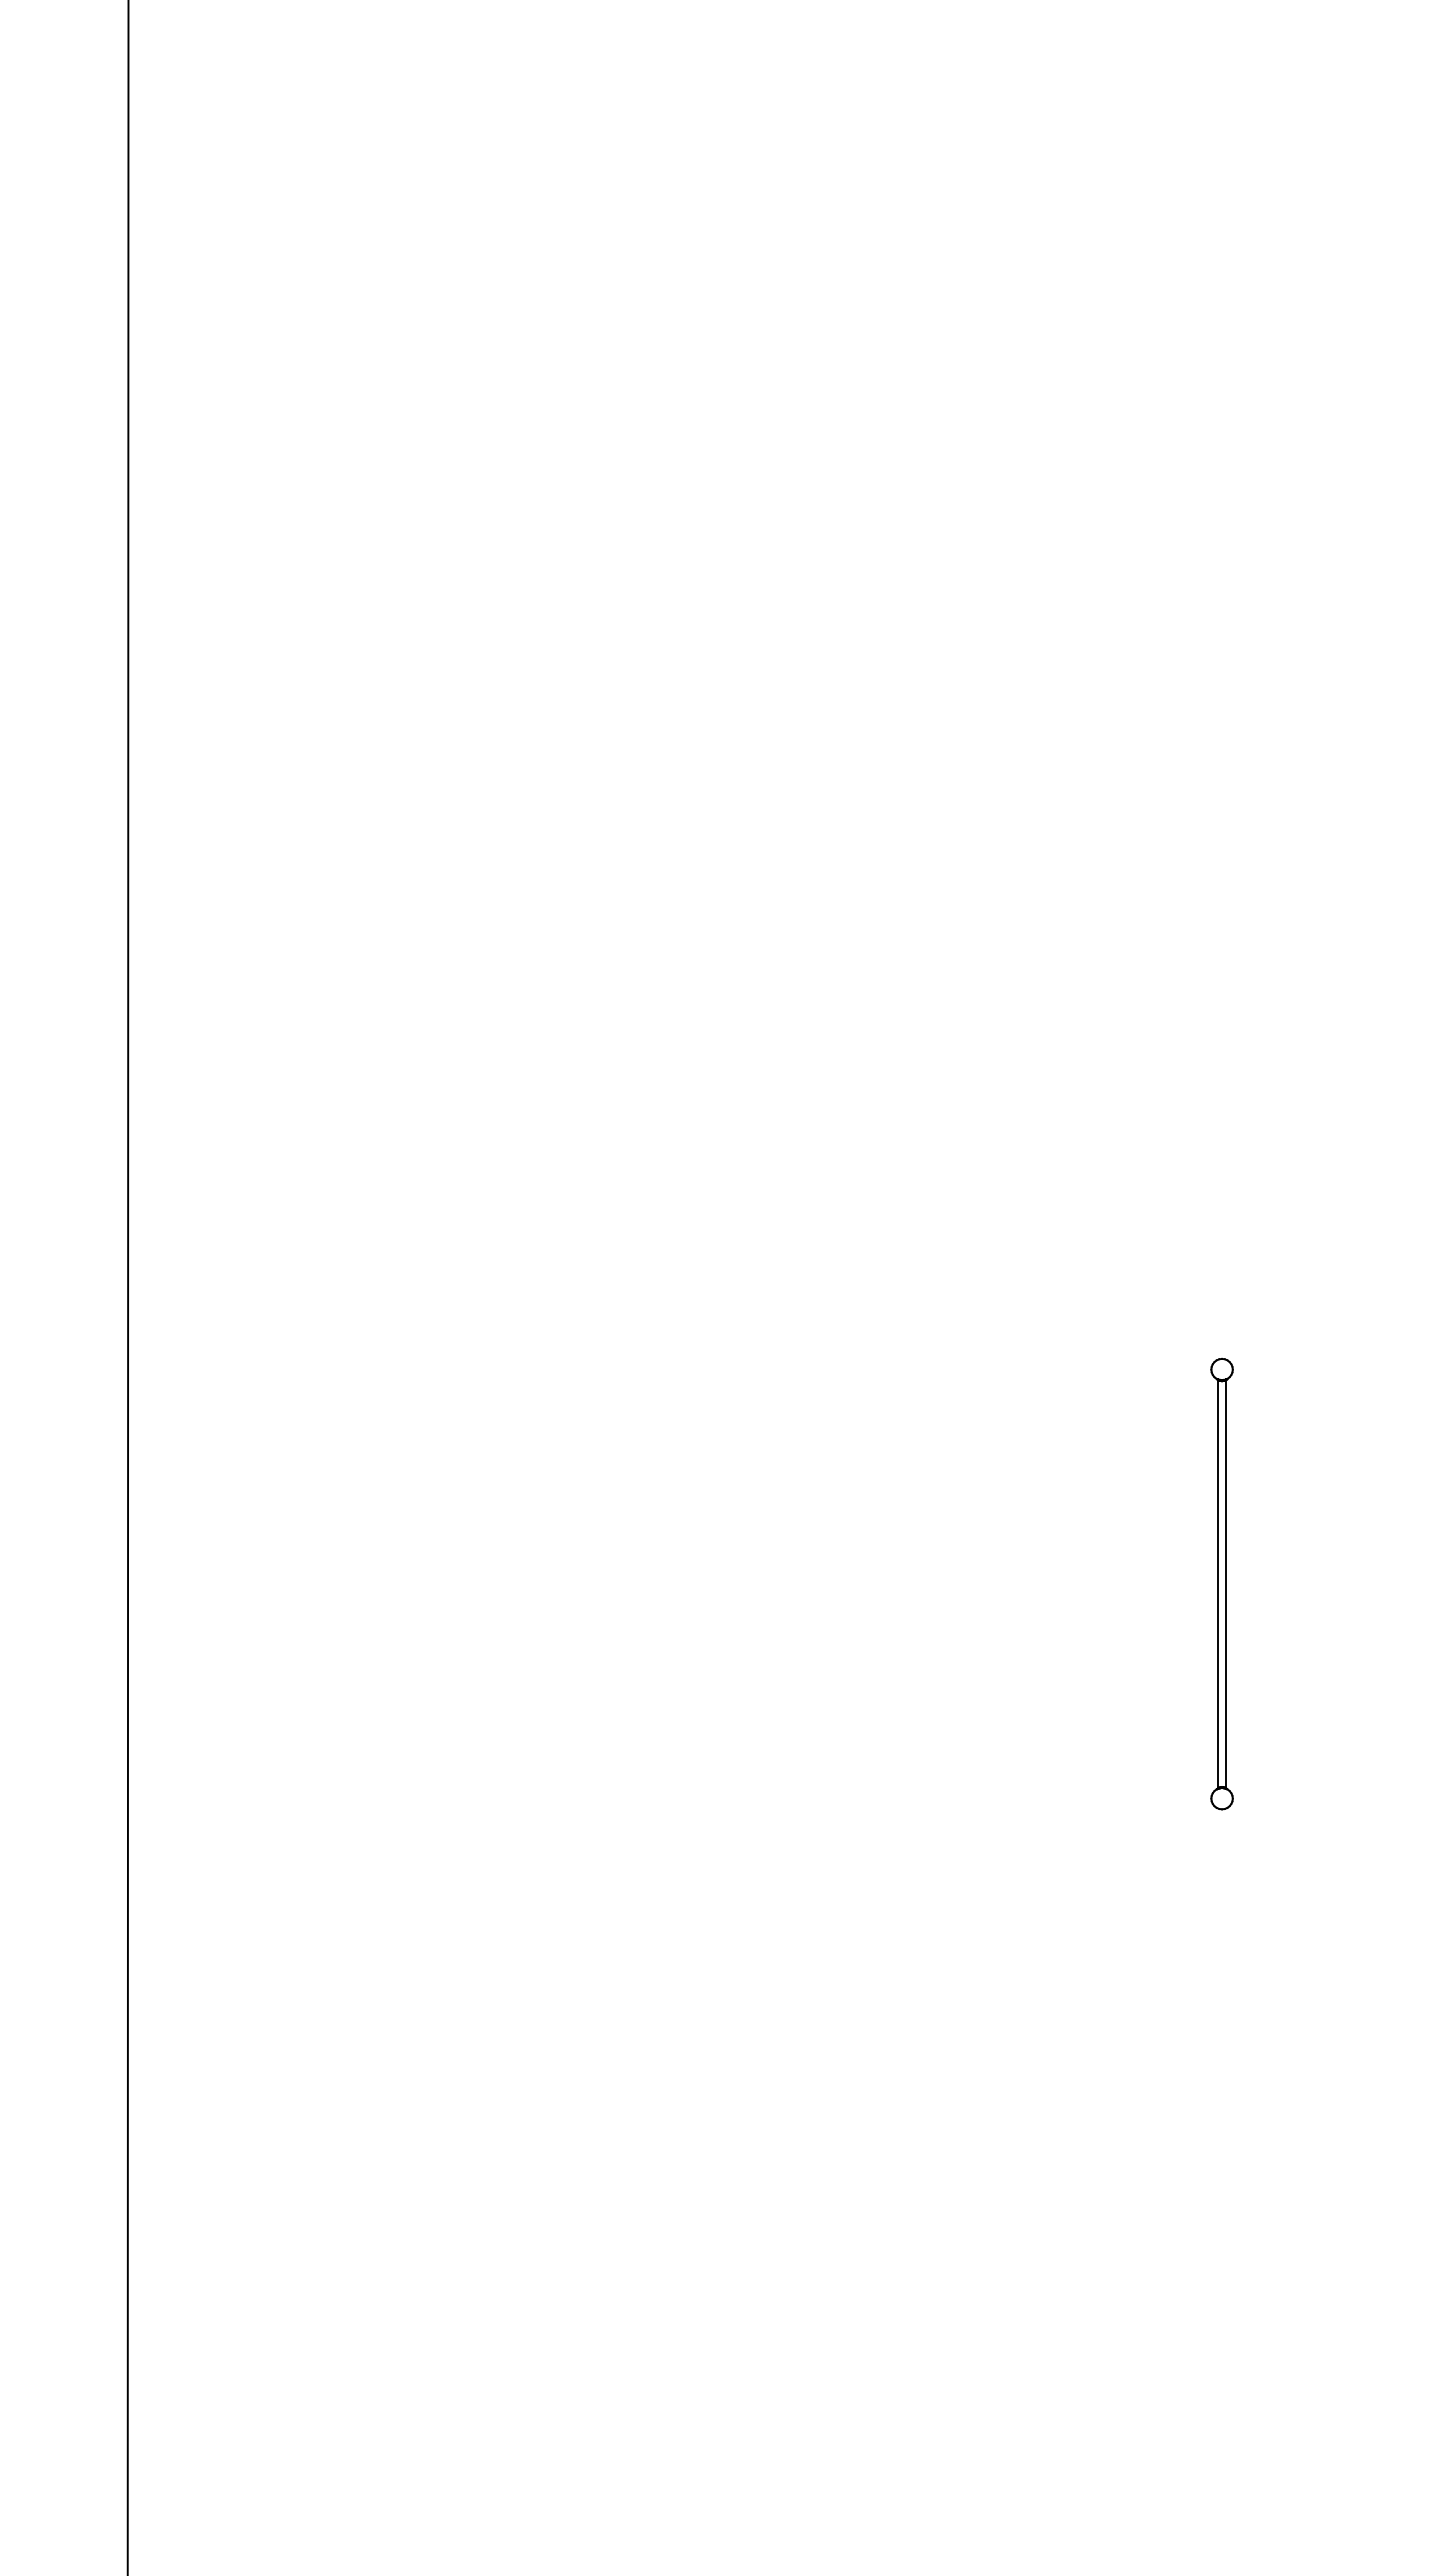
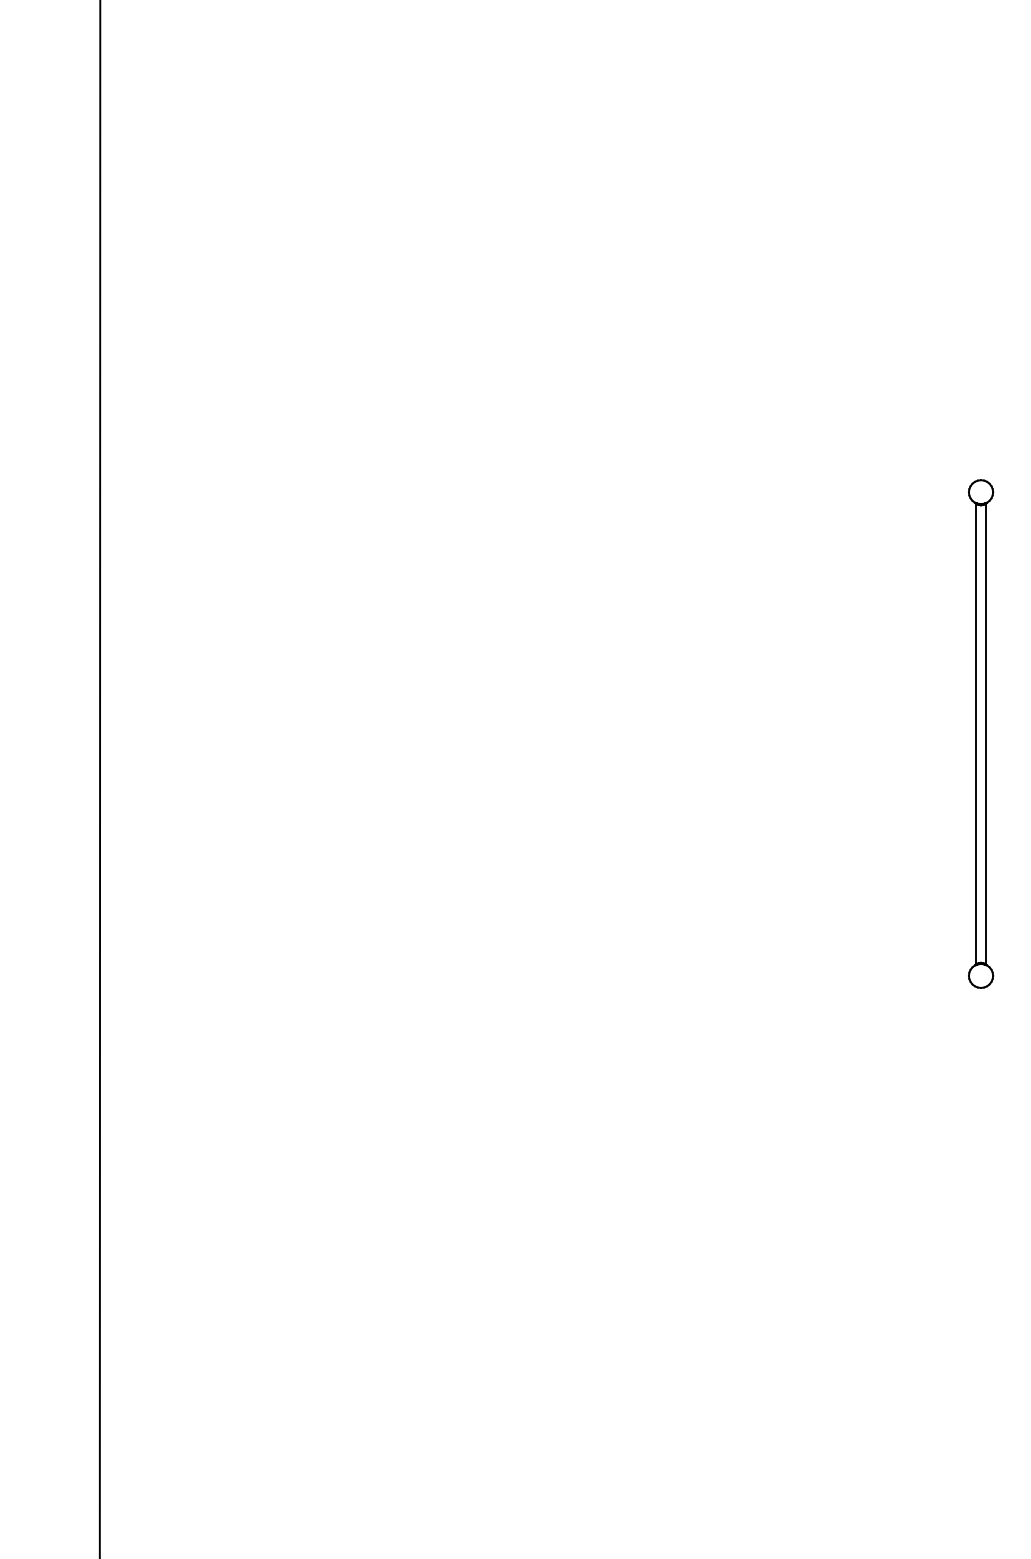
part: (1221, 1583) -> (980, 733), size x1.4

